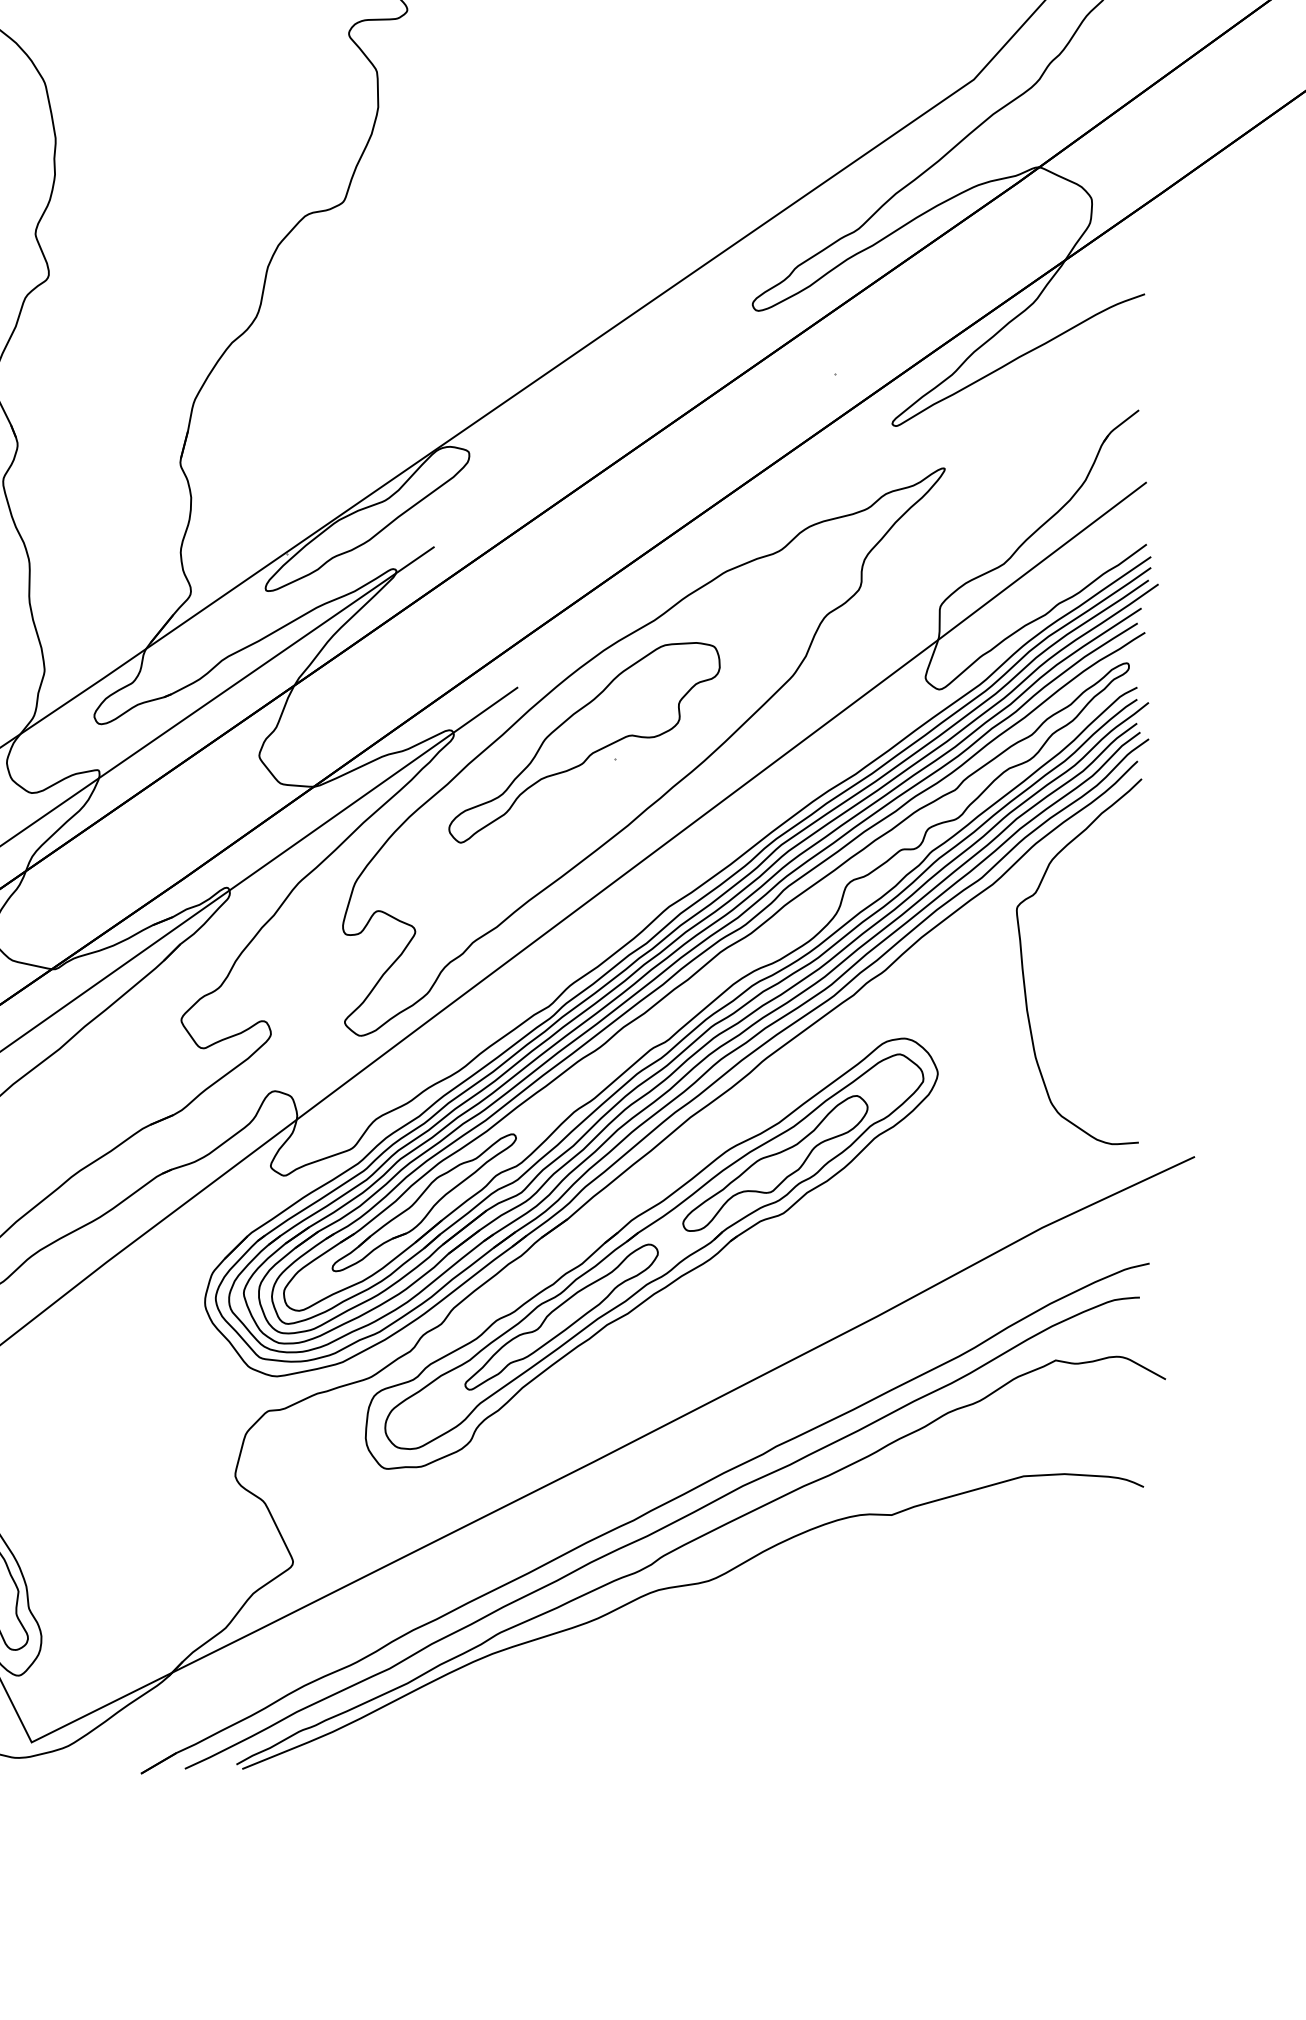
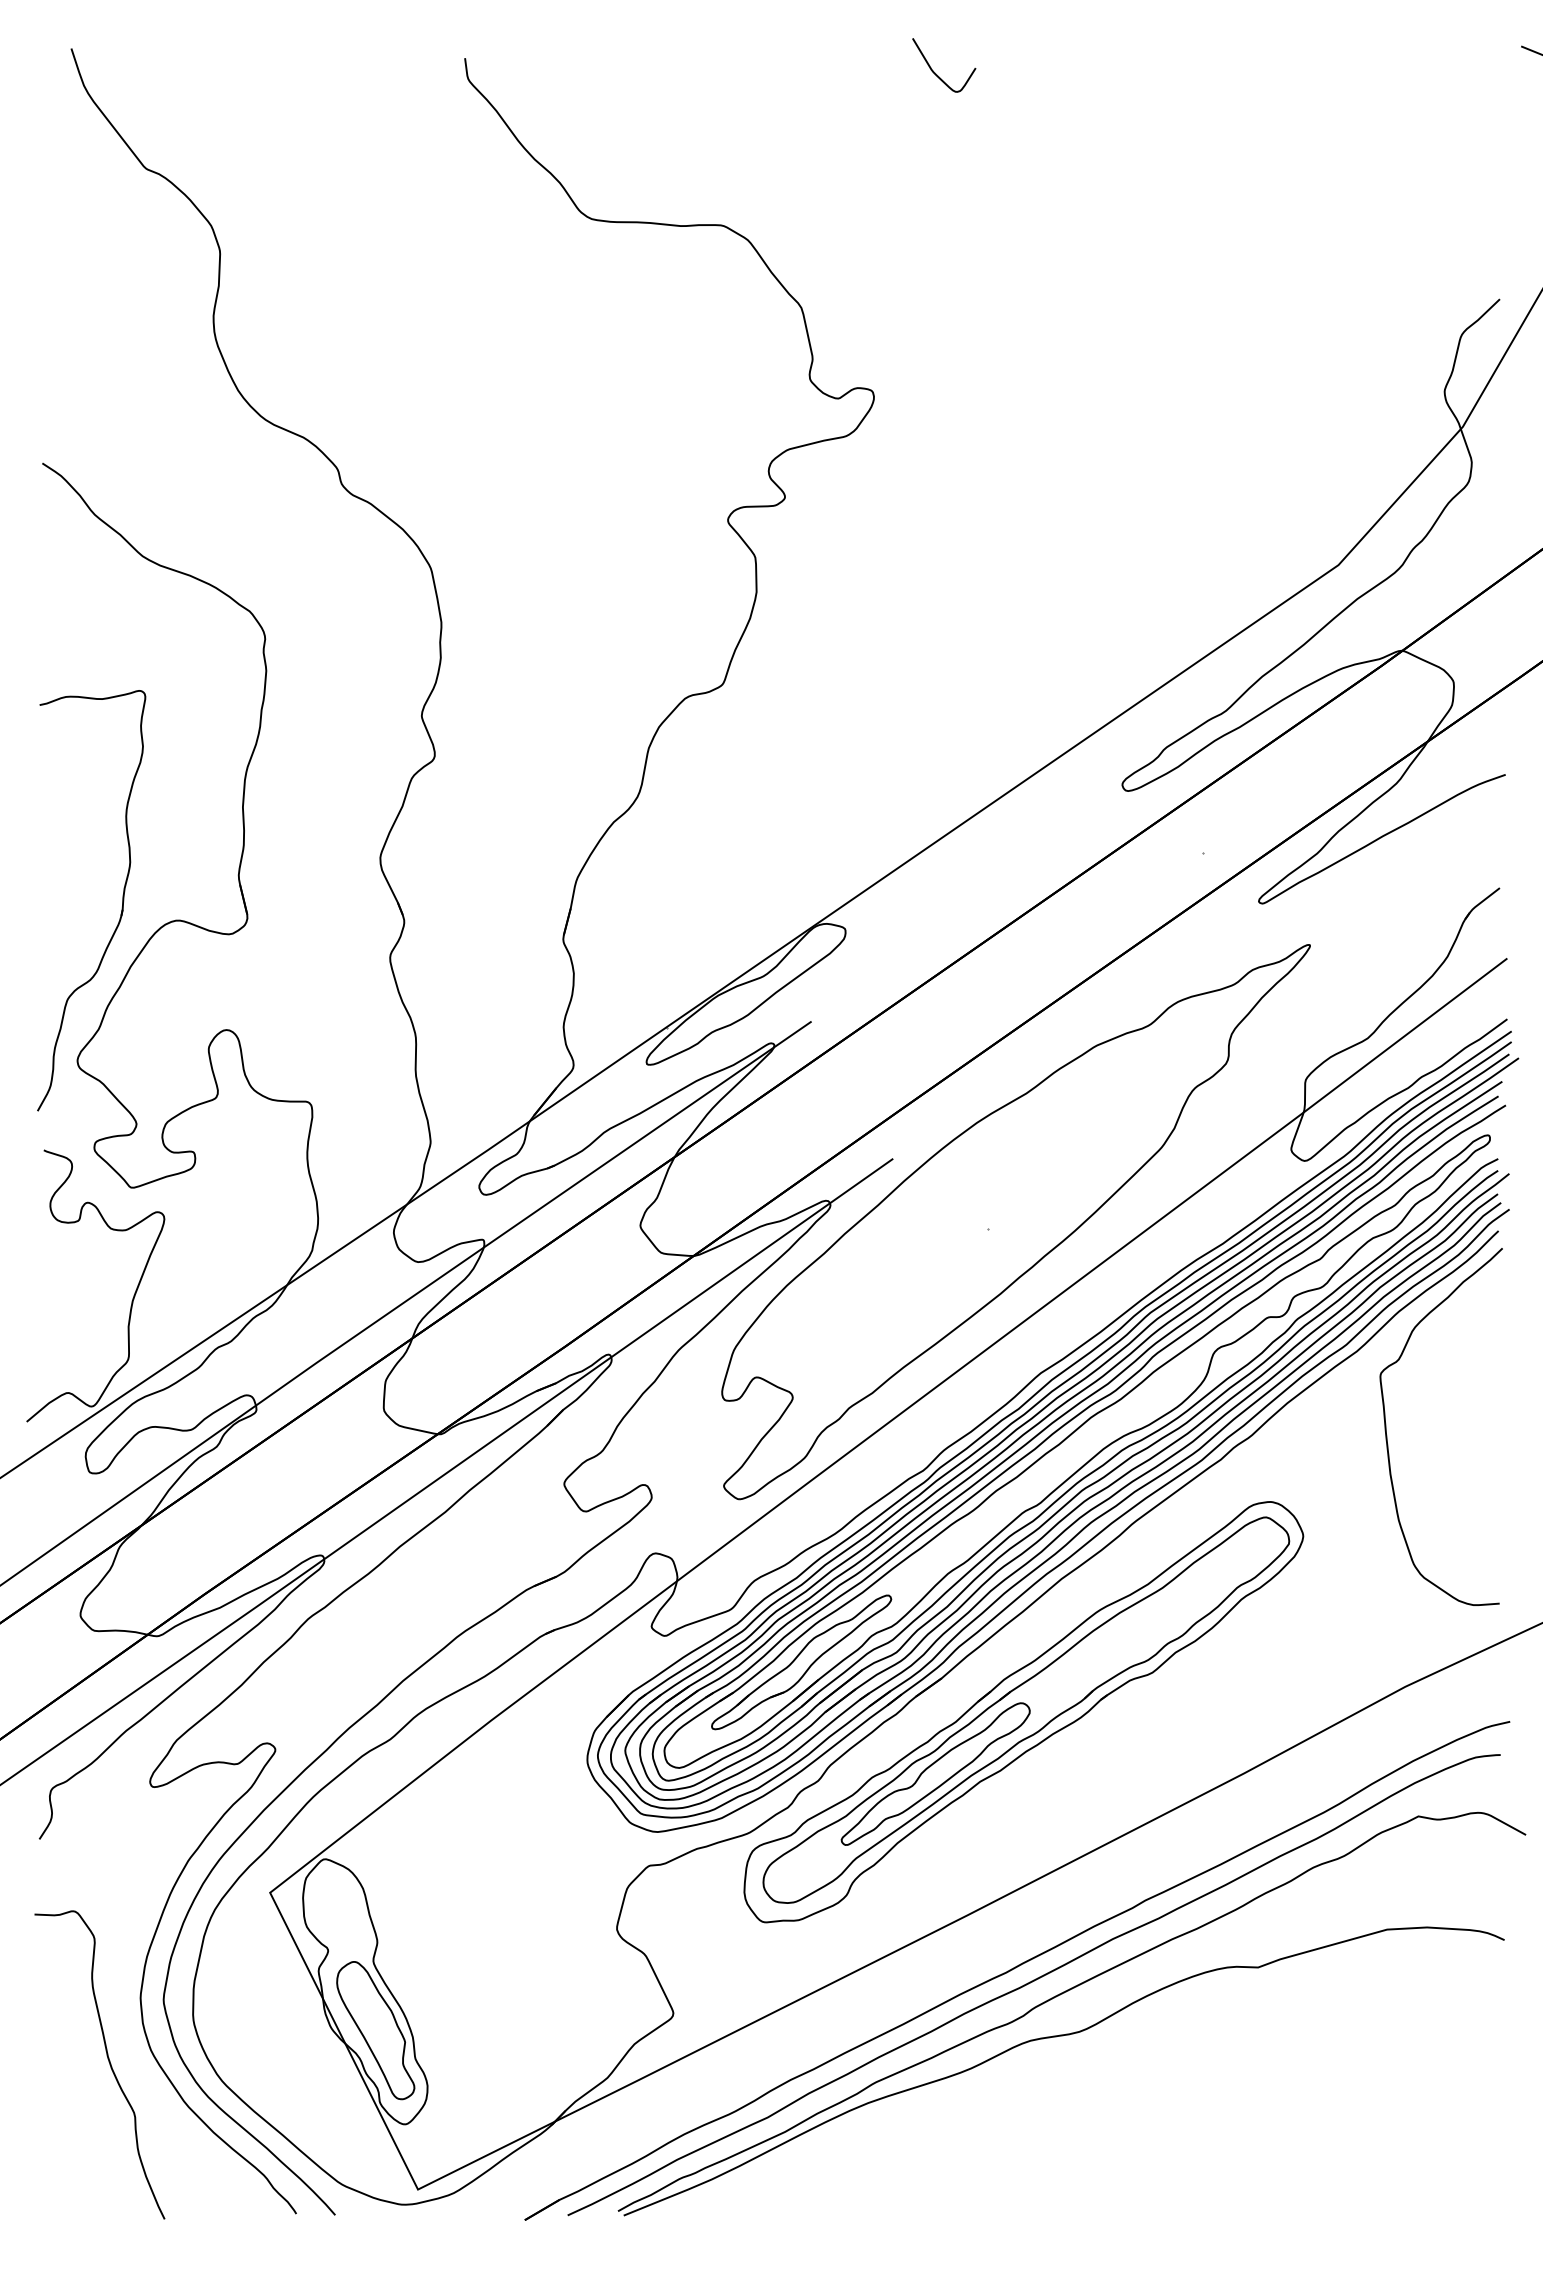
part: (584, 742) -> (958, 1212), removed
part: (775, 1162) -> (1144, 1623), removed

